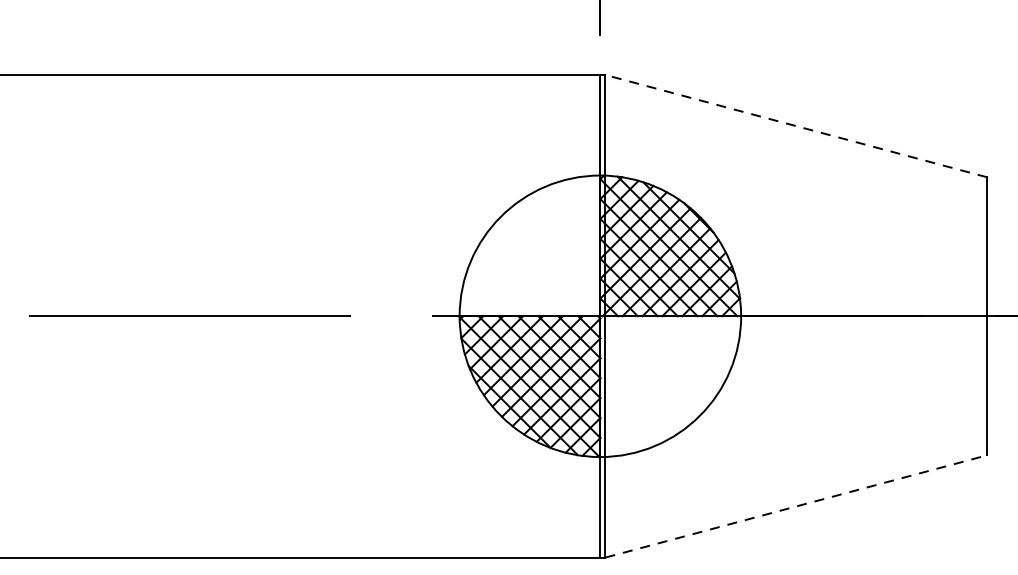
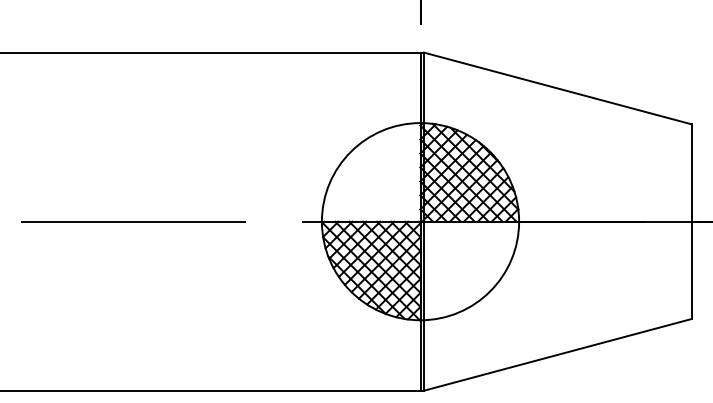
line: (795, 126) -> (557, 88), dashed -> solid
line: (797, 505) -> (558, 354), dashed -> solid

